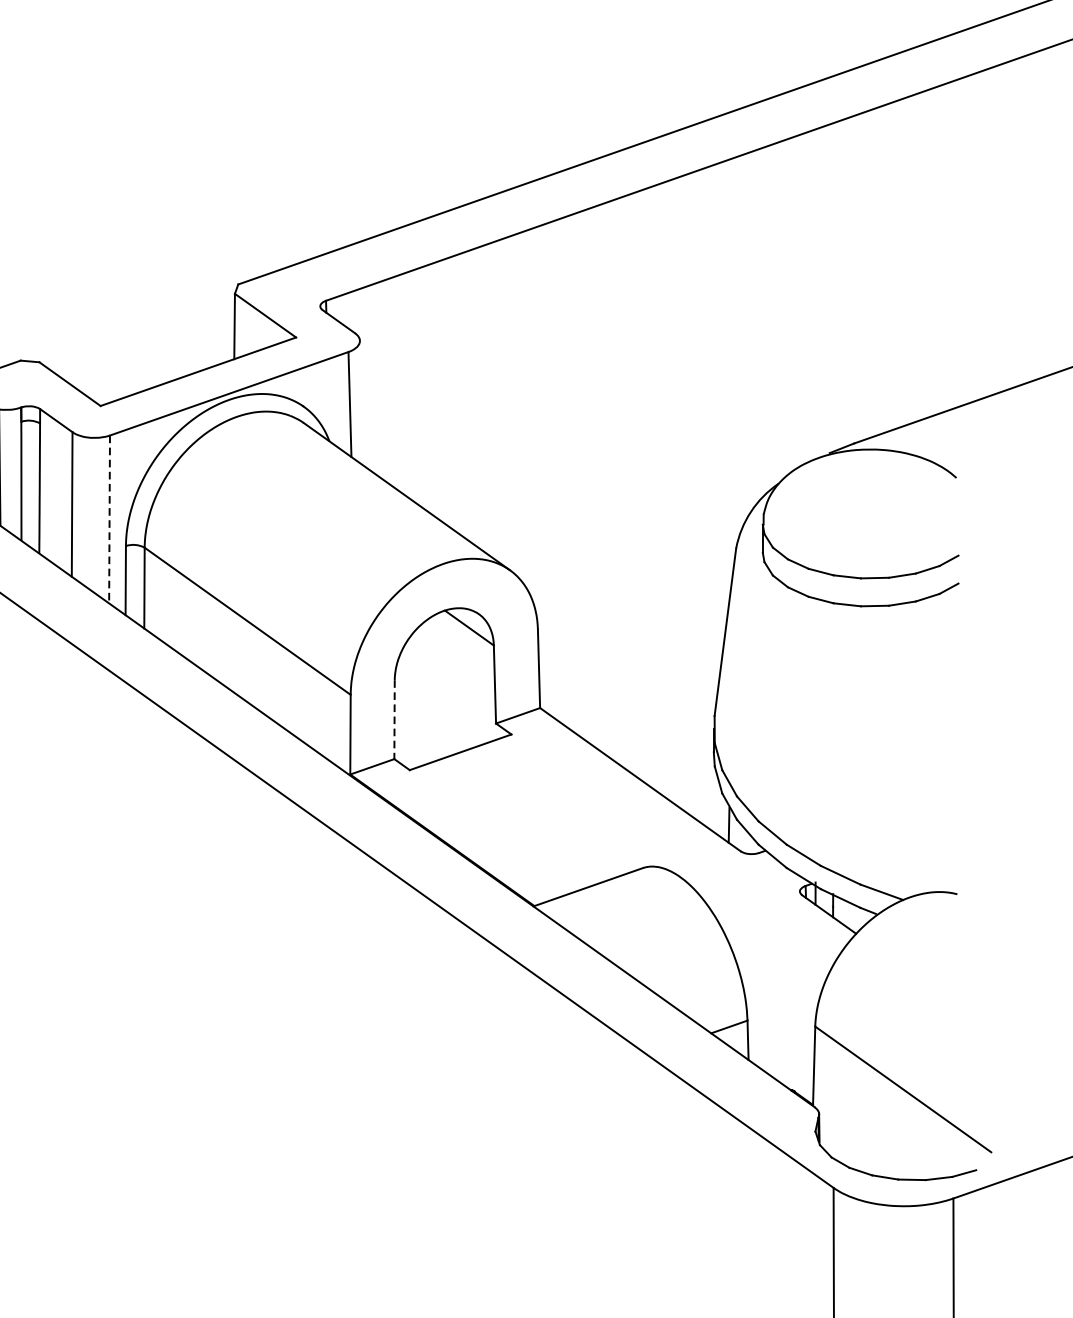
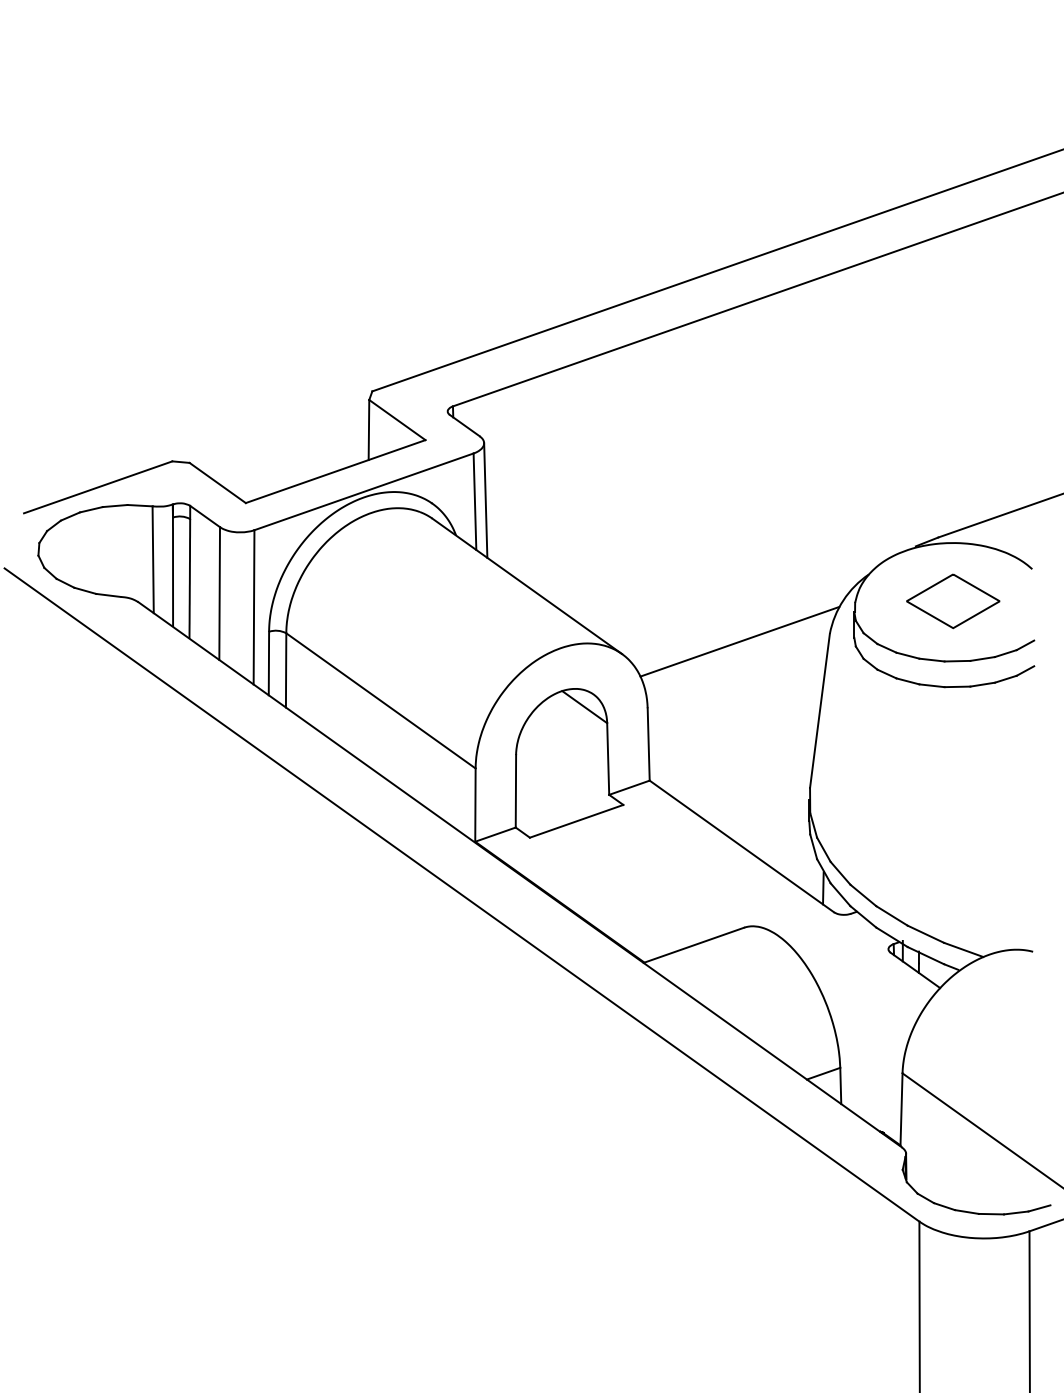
line: (361, 403) -> (485, 500), added
part: (870, 513) -> (953, 601), added
line: (110, 519) -> (254, 607), dashed -> solid
line: (637, 556) -> (739, 641), added
line: (394, 719) -> (515, 791), dashed -> solid

